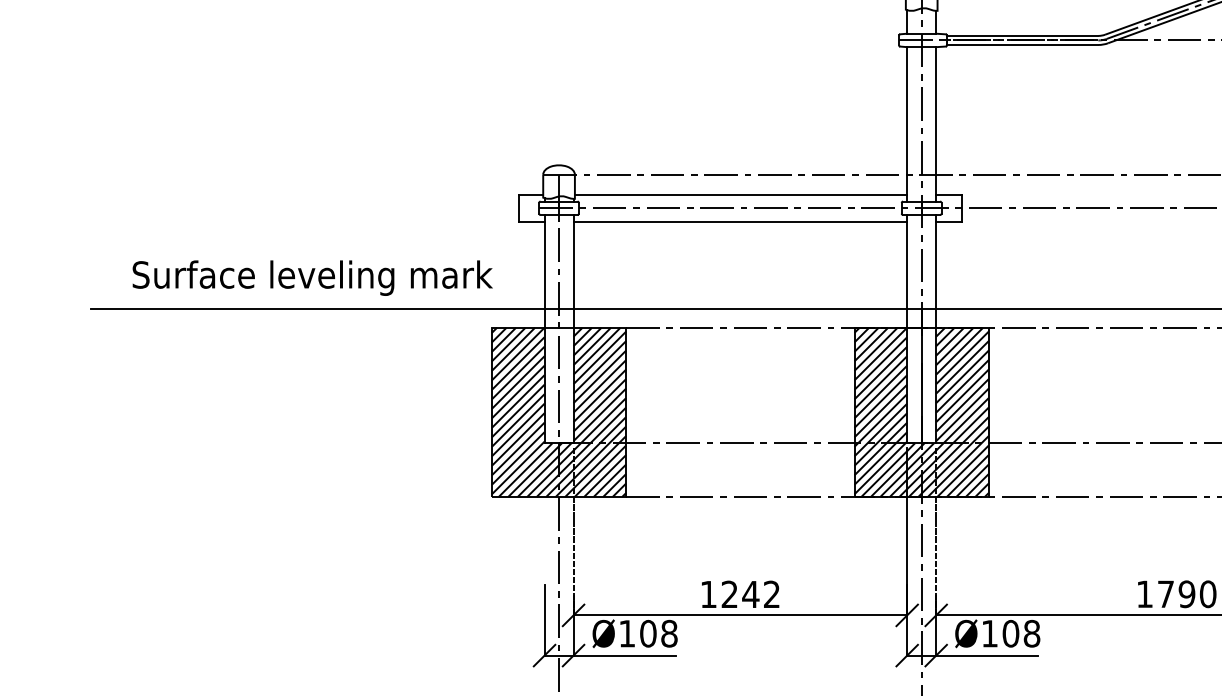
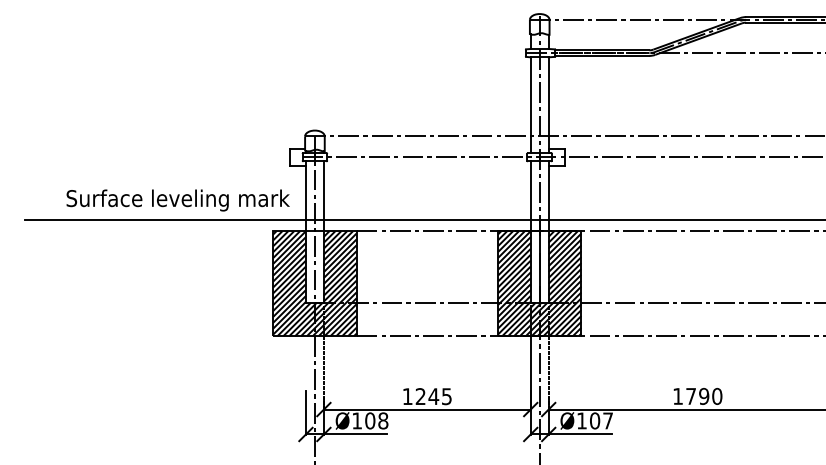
line: (740, 194) -> (427, 148), removed
line: (739, 221) -> (426, 165), removed
text: (311, 278) -> (177, 200), moved
text: (771, 594) -> (446, 396), 1242 -> 1245
text: (1032, 633) -> (608, 420), Ø108 -> Ø107

